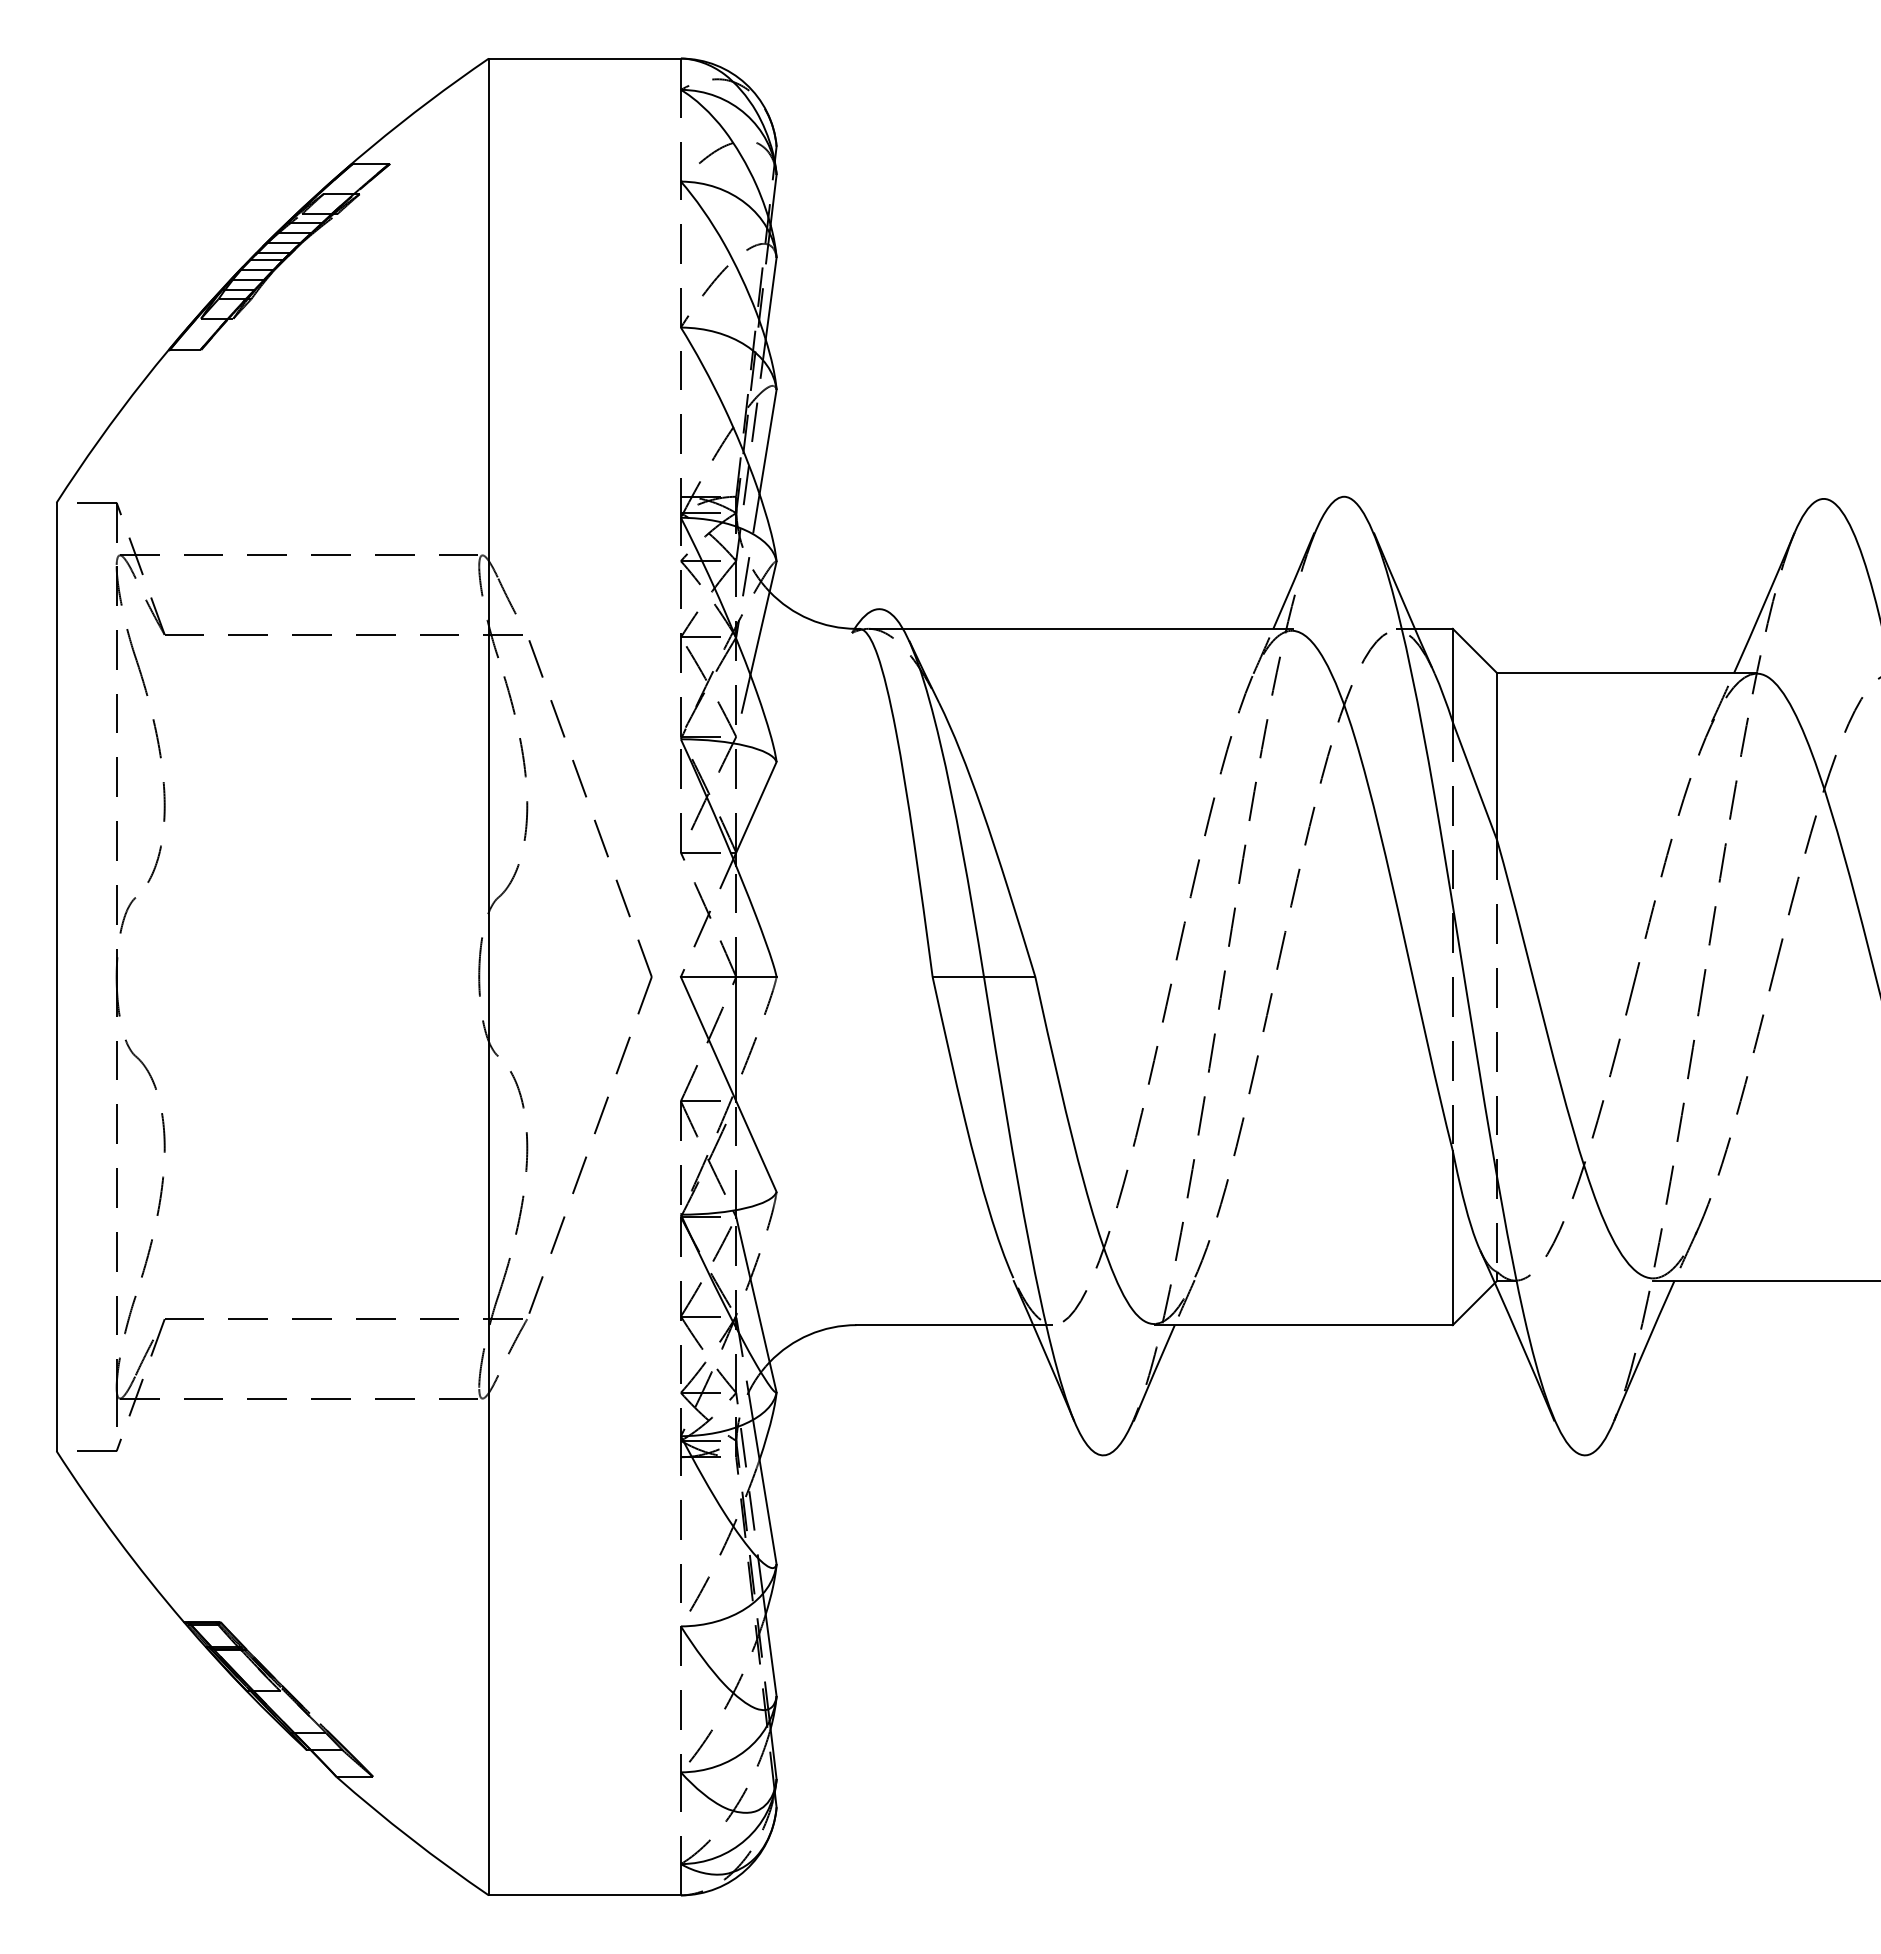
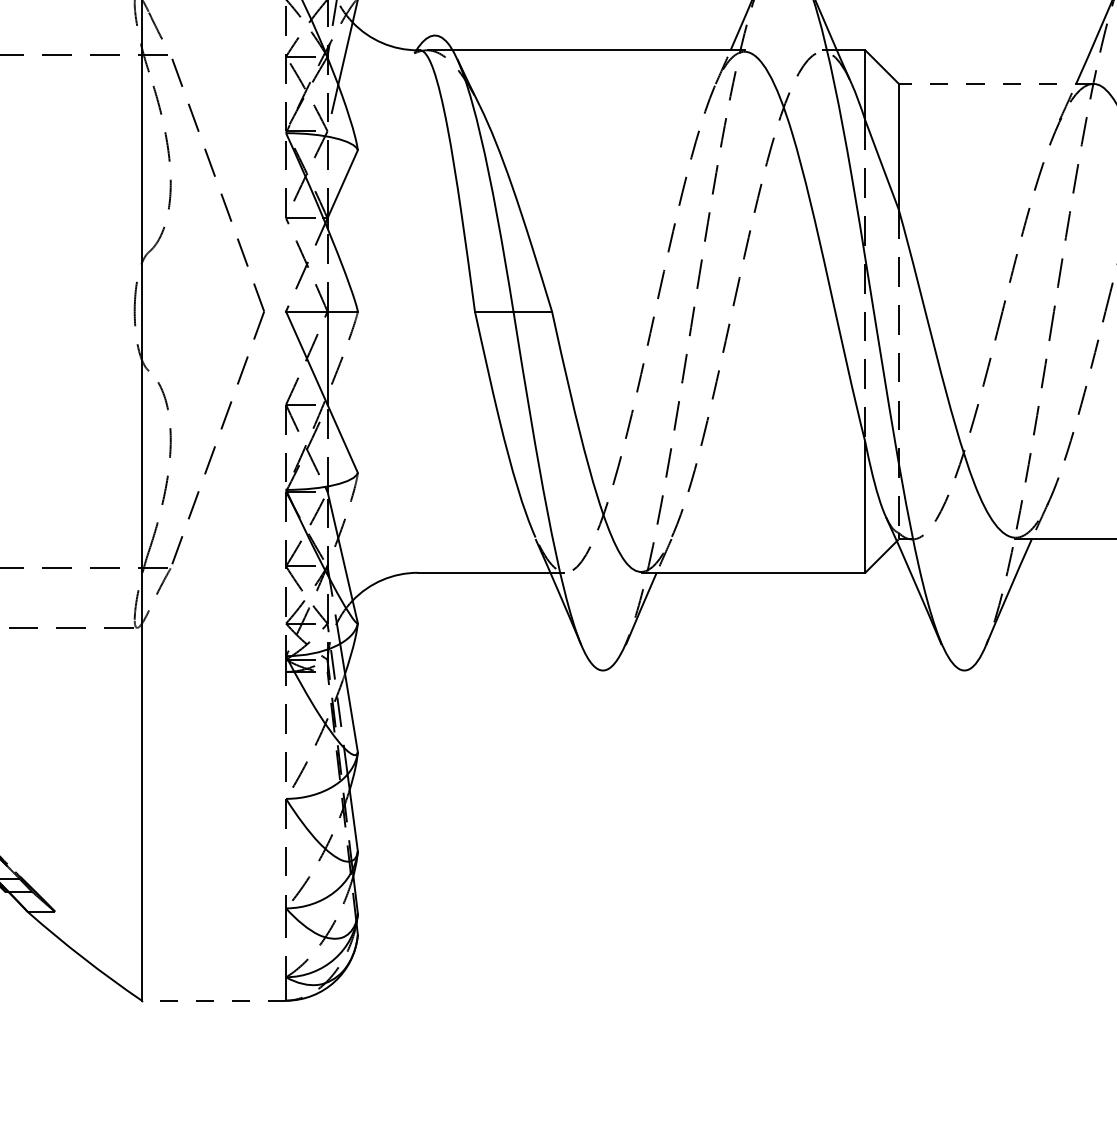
line: (1625, 673) -> (994, 83), solid -> dashed
line: (584, 1895) -> (213, 1000), solid -> dashed

